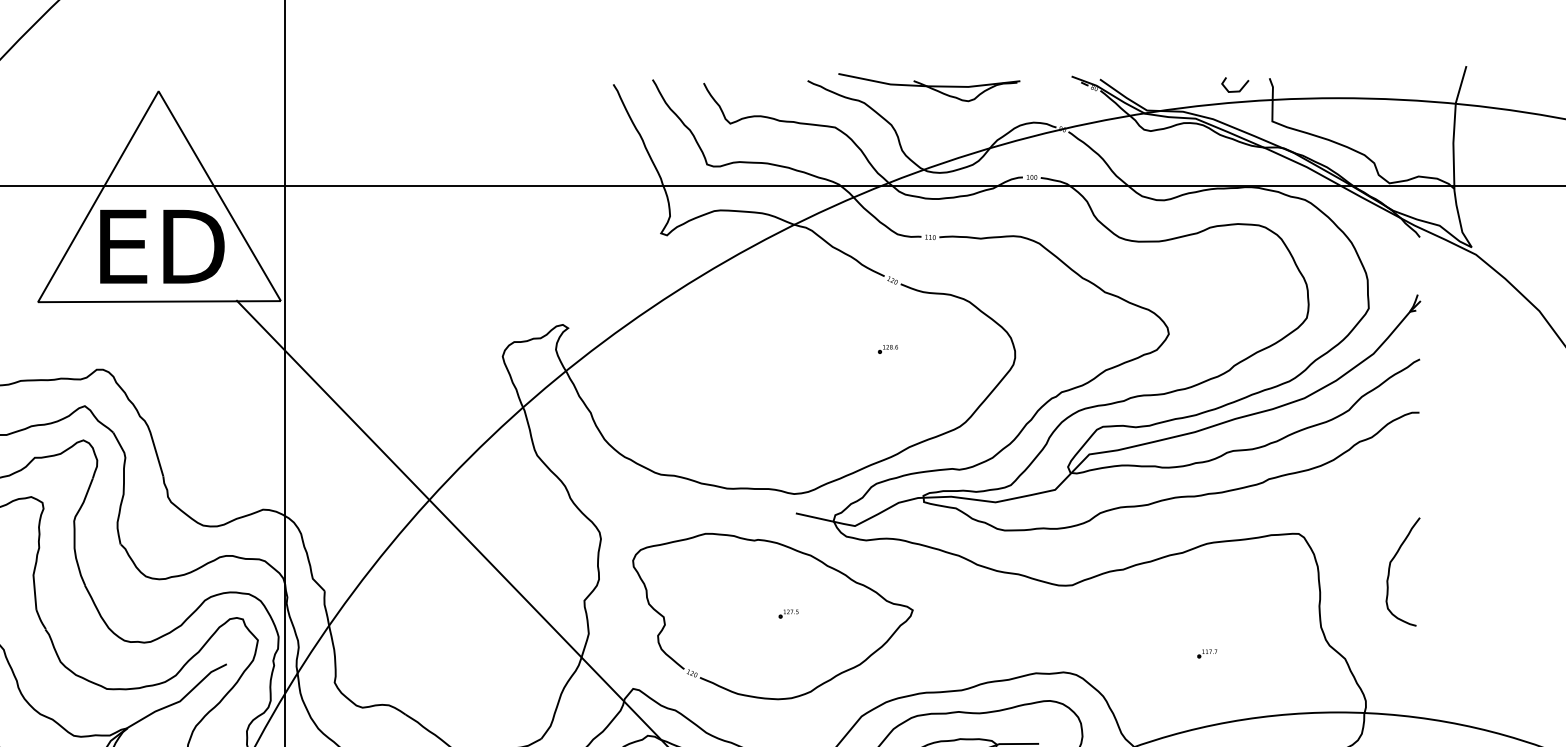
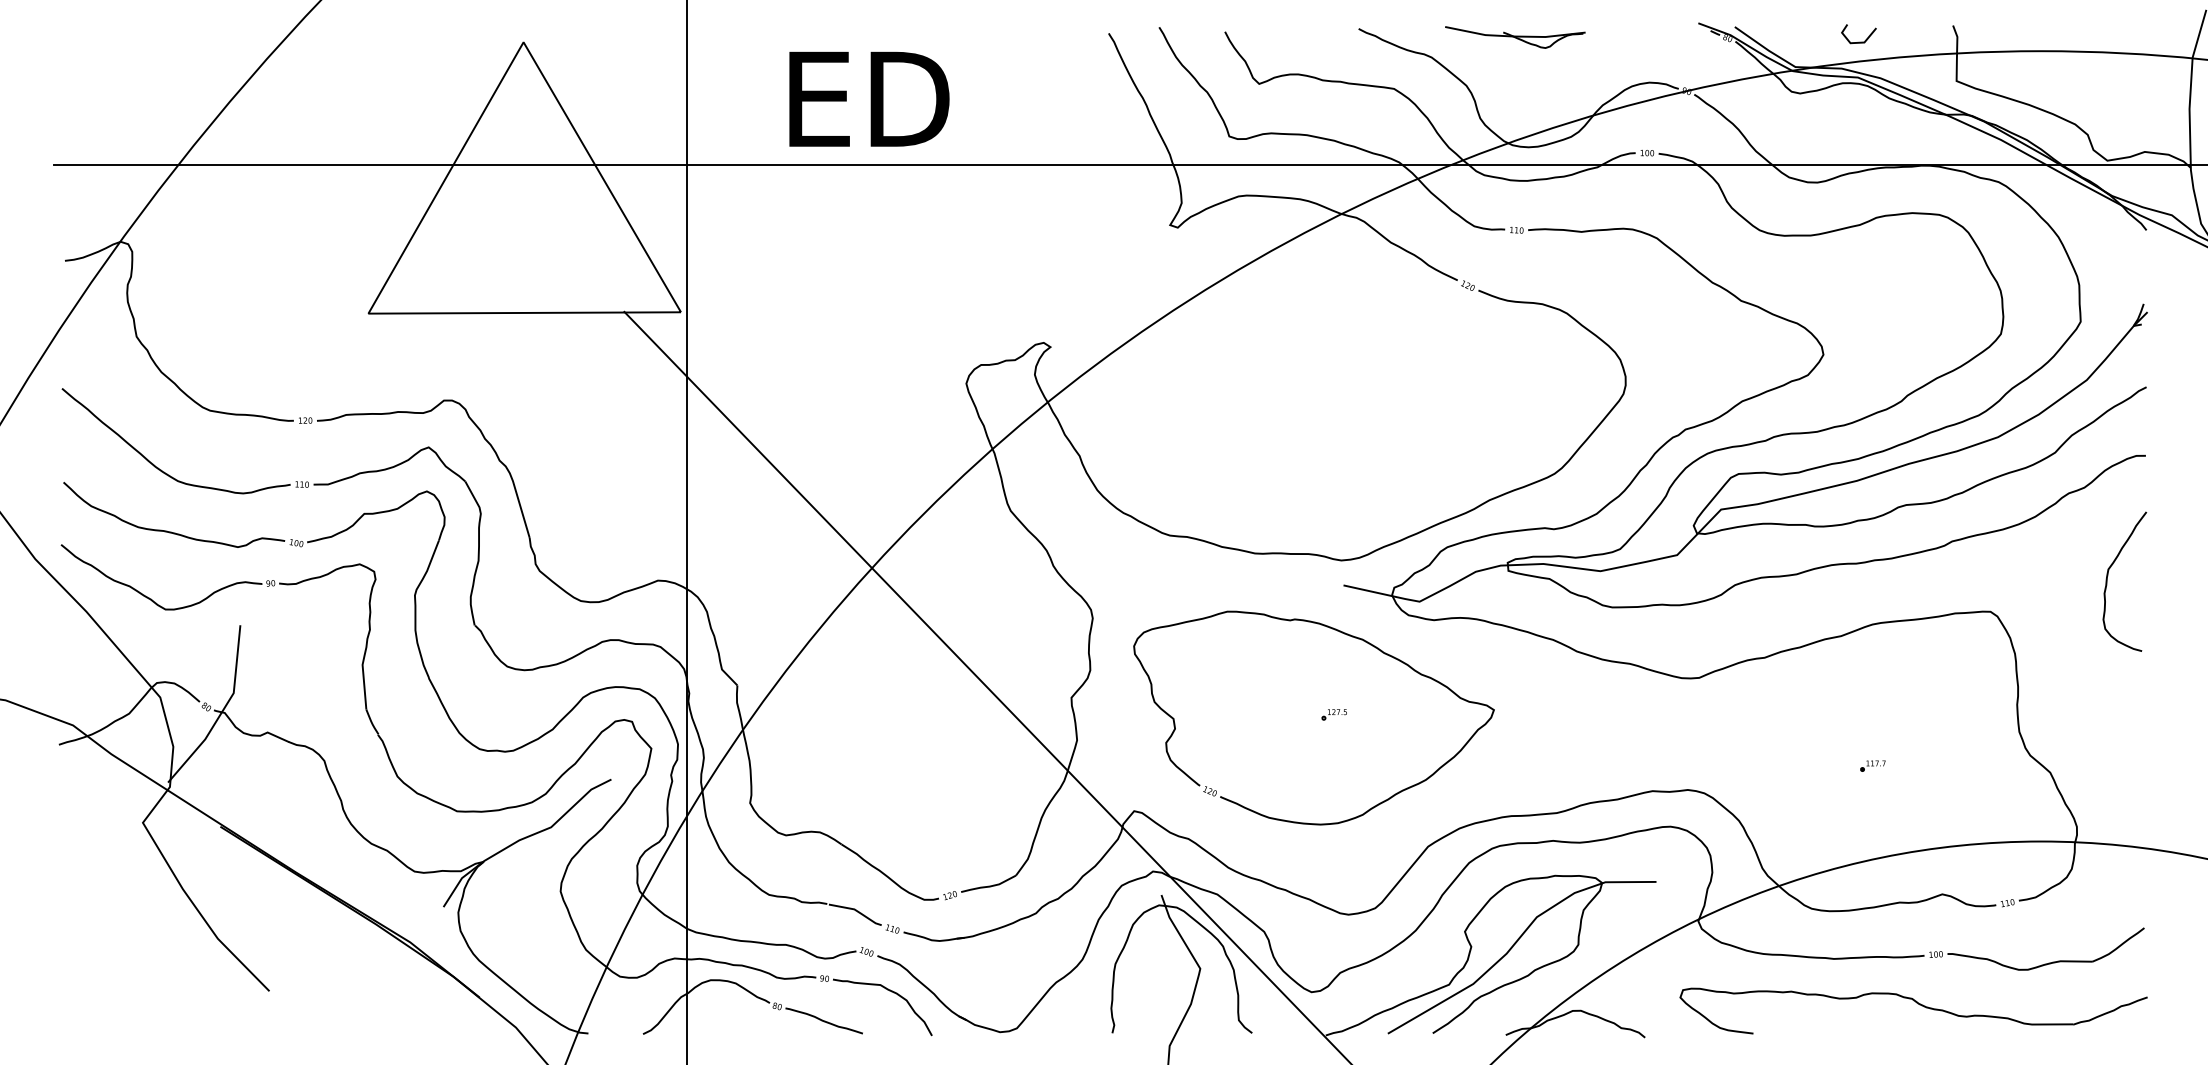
part: (929, 87) -> (1515, 37), size x0.6
line: (1234, 90) -> (1858, 41), moved
text: (162, 246) -> (869, 98), moved
part: (887, 349) -> (1461, 374), removed
curve: (1389, 571) -> (2107, 581), moved

